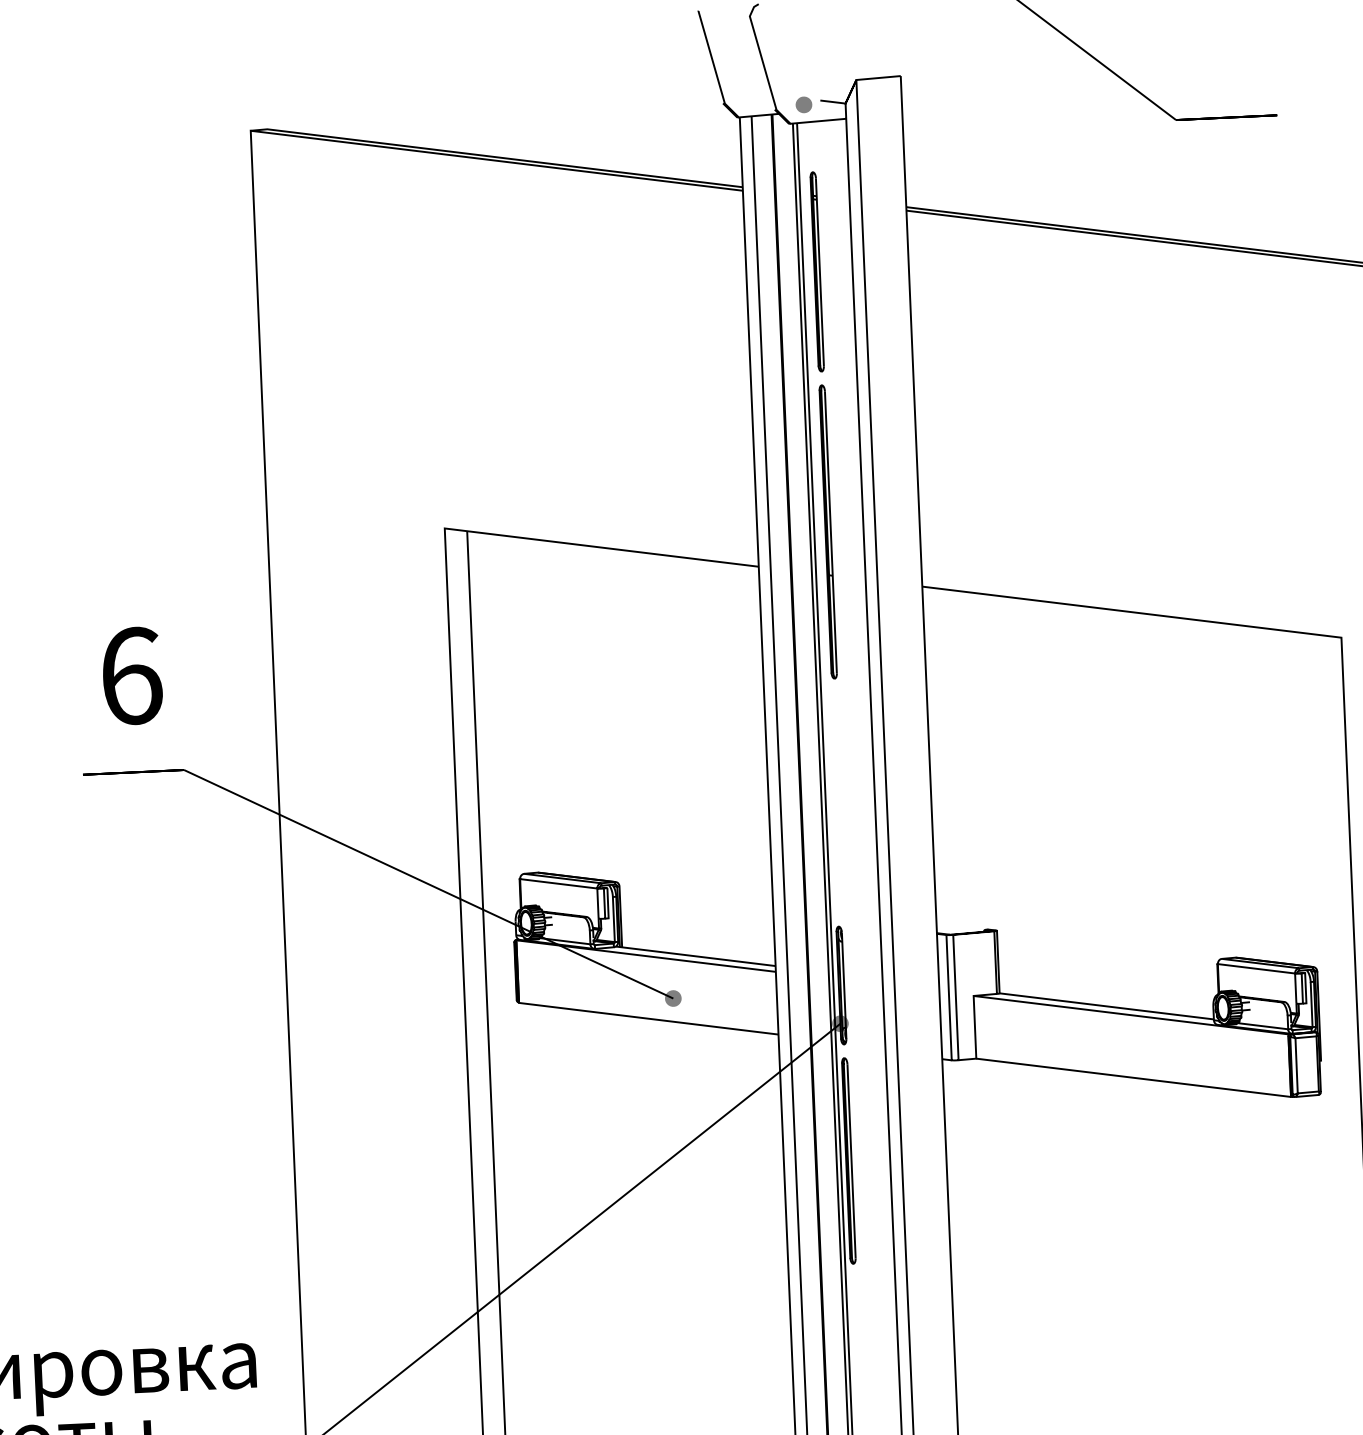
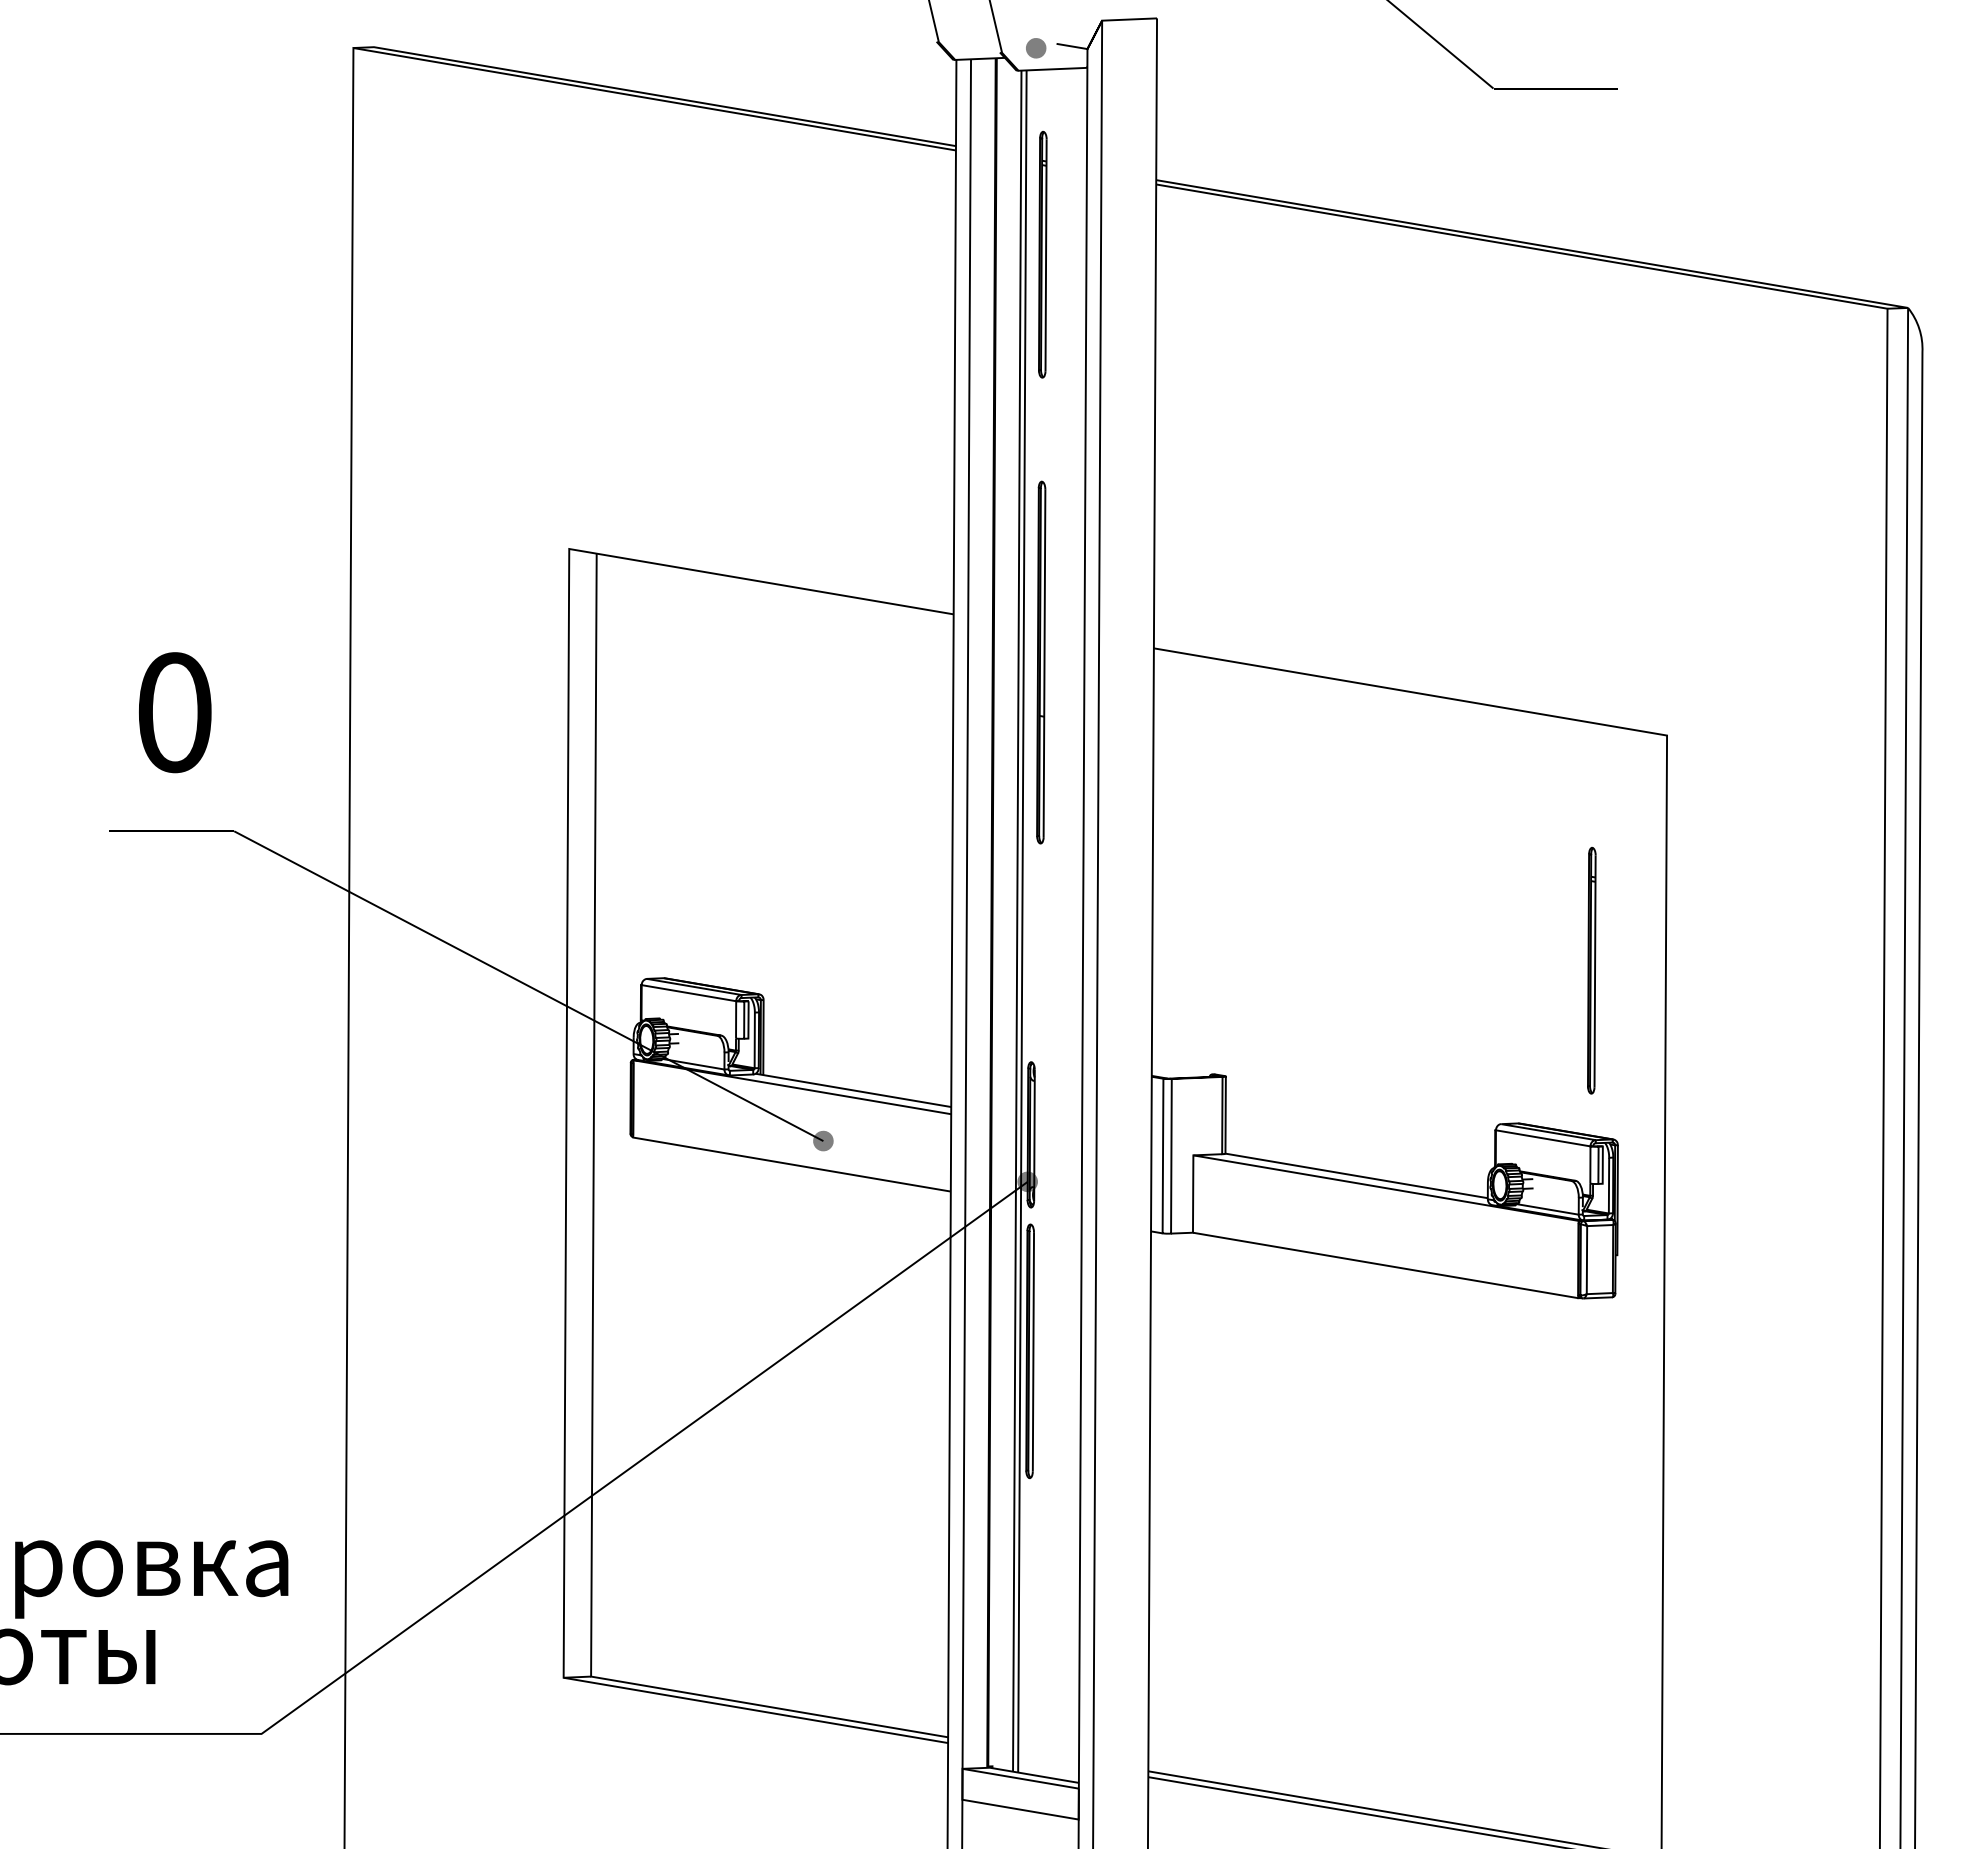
part: (828, 531) -> (1041, 662), moved
text: (131, 676) -> (175, 712), 6 -> 0
part: (1289, 830) -> (1591, 970), added

